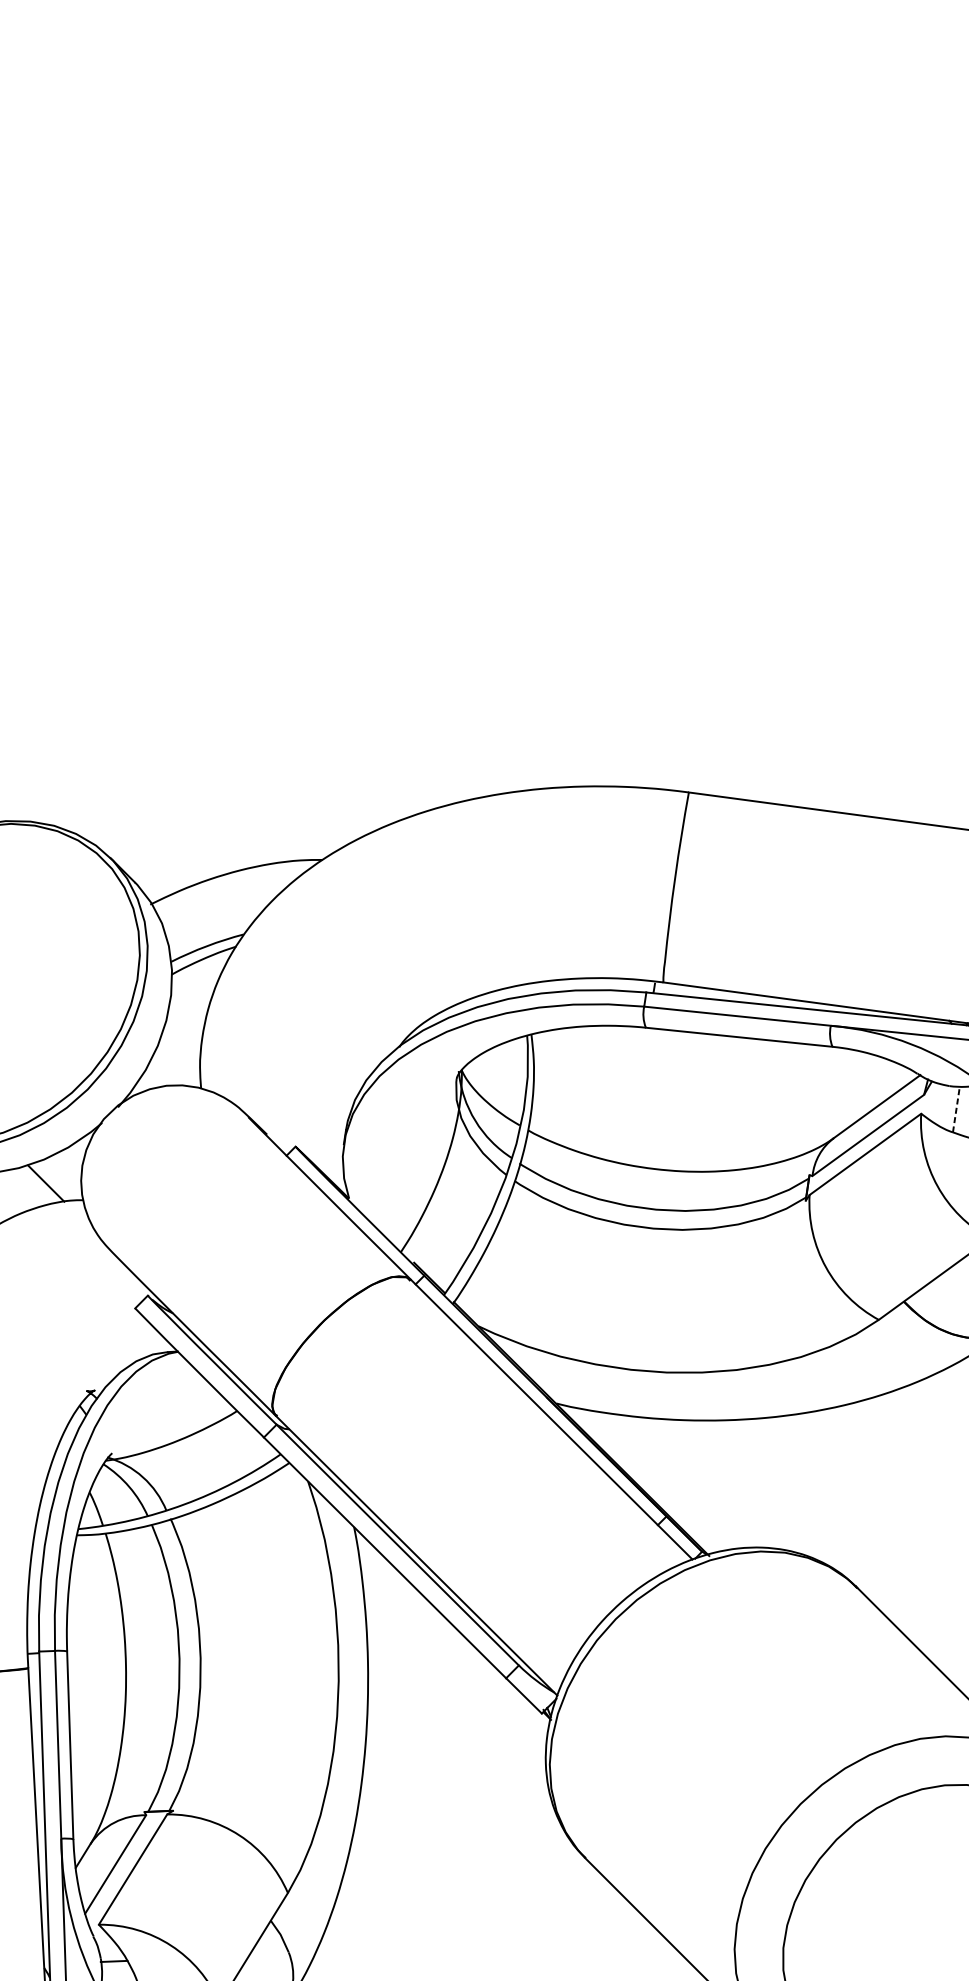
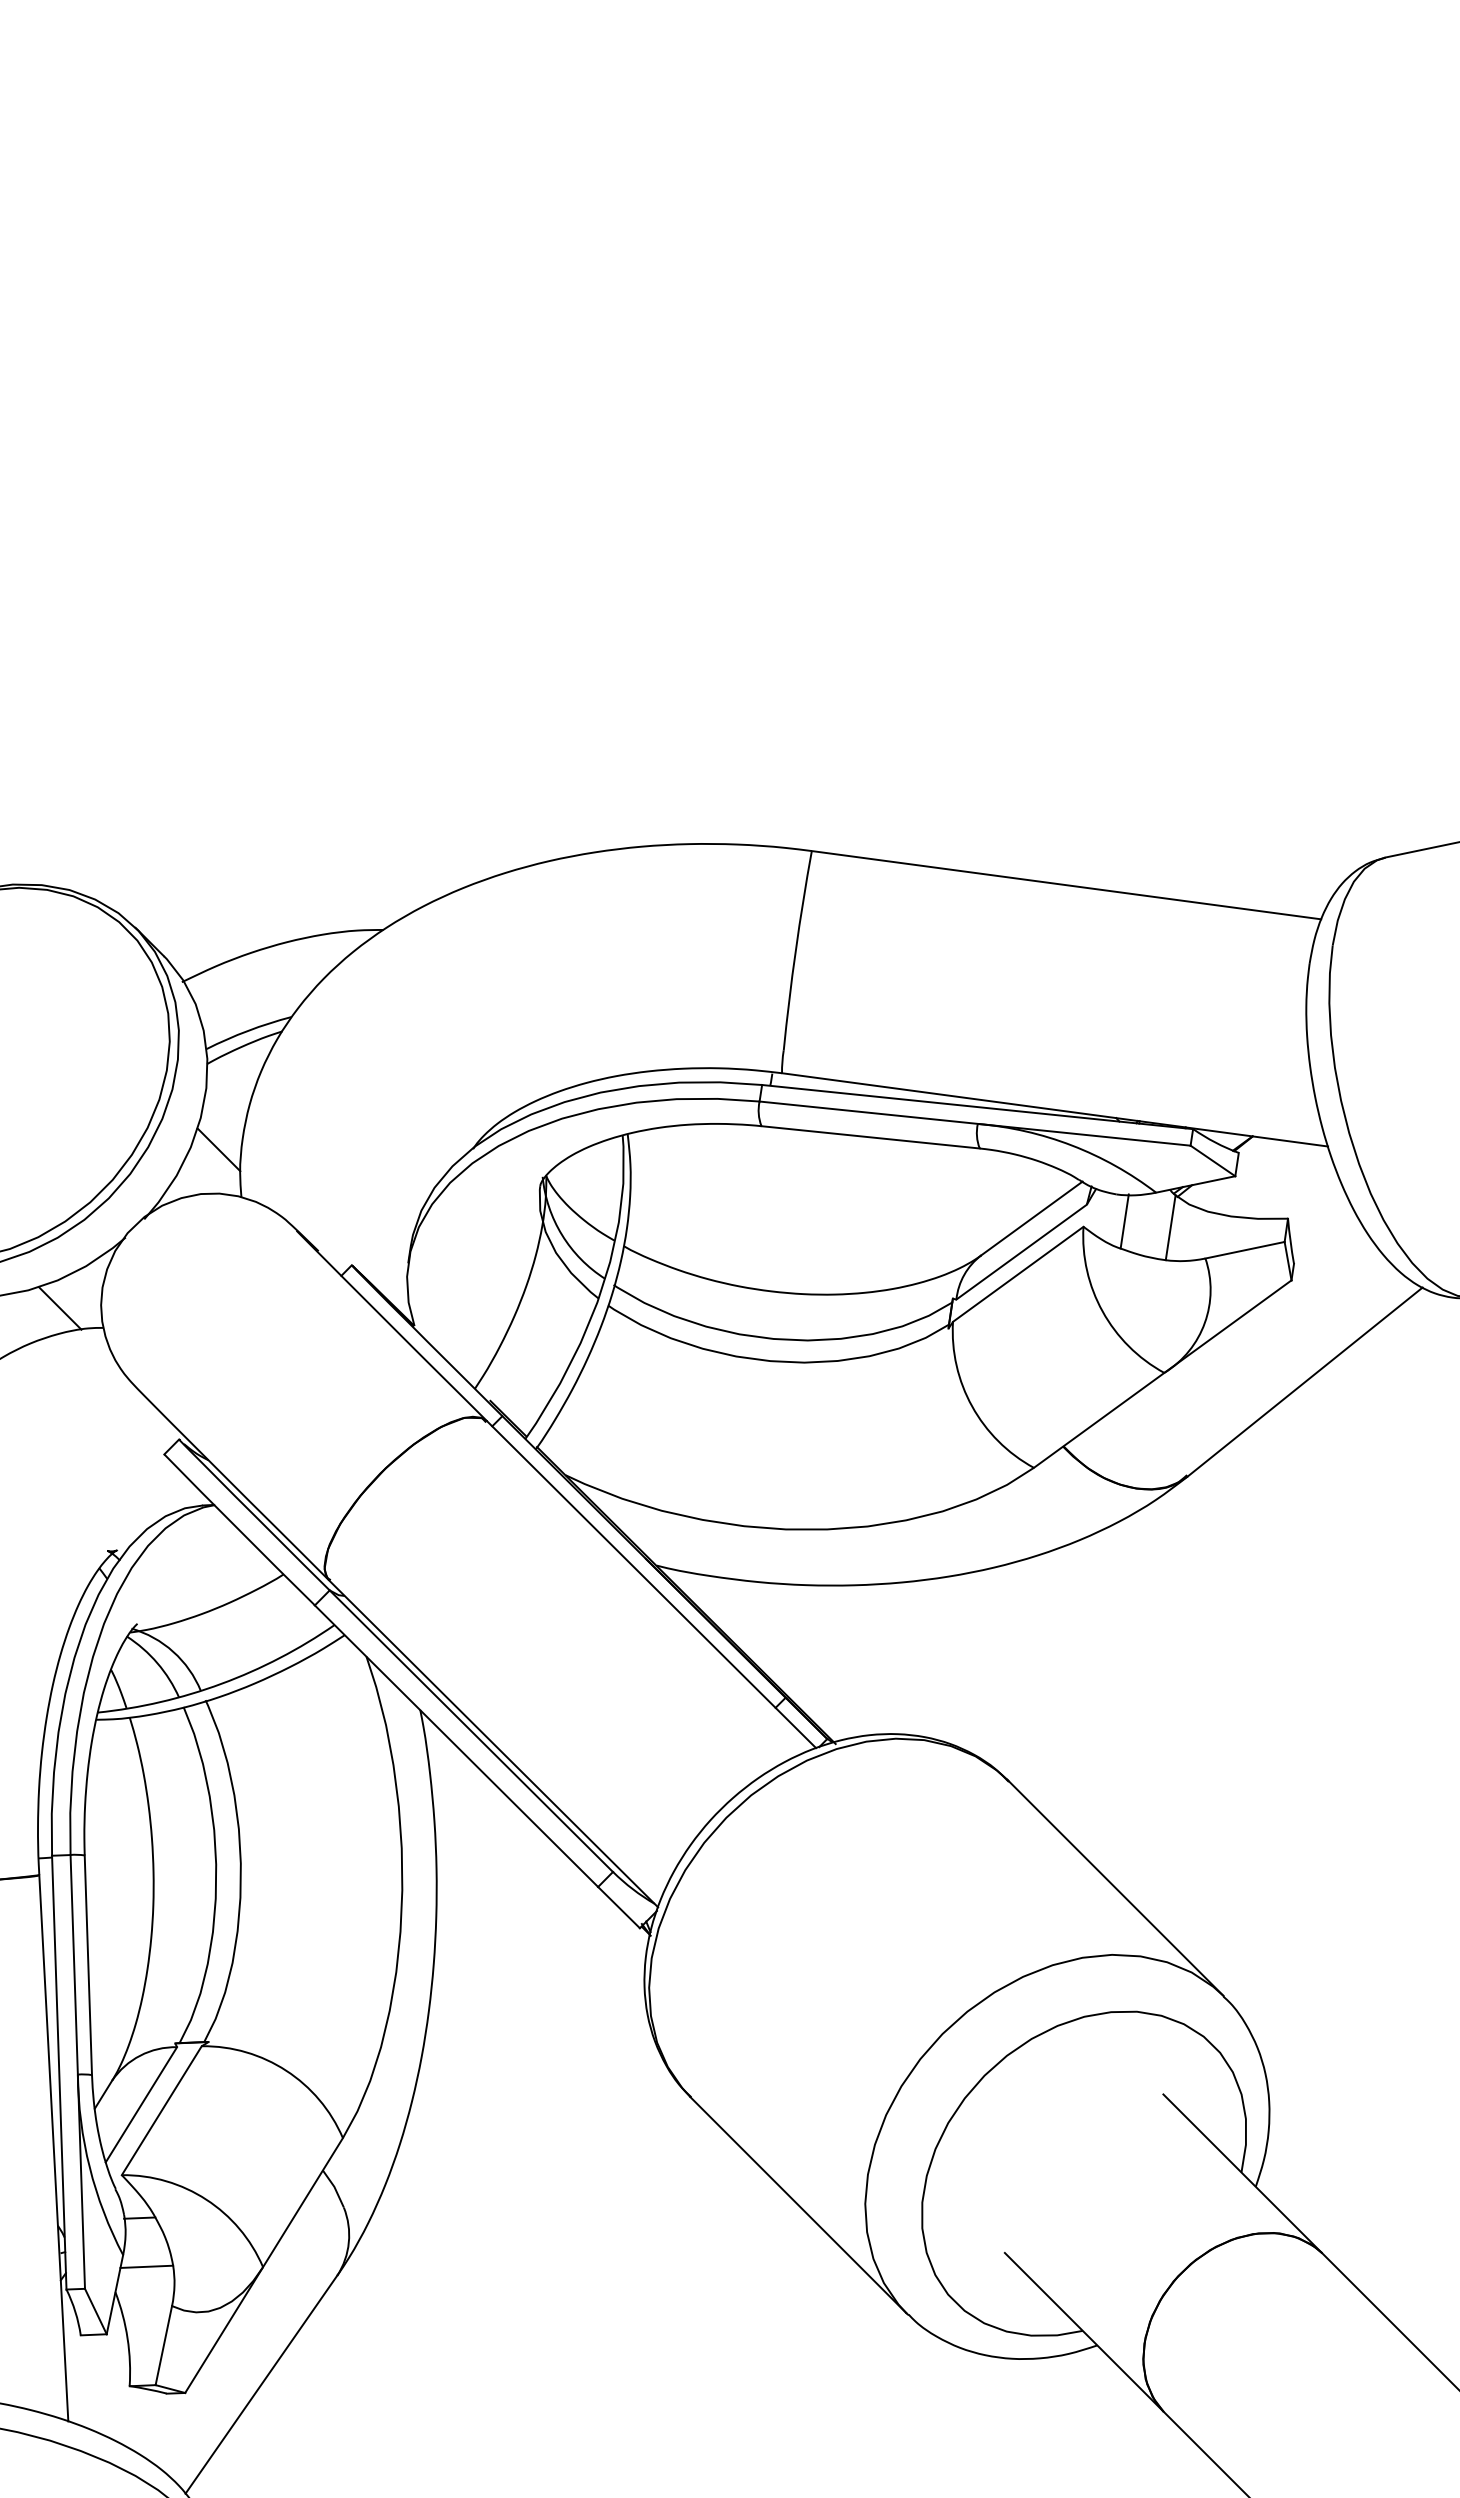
line: (181, 1047) -> (218, 1149), added
line: (956, 1109) -> (1124, 1221), dashed -> solid

